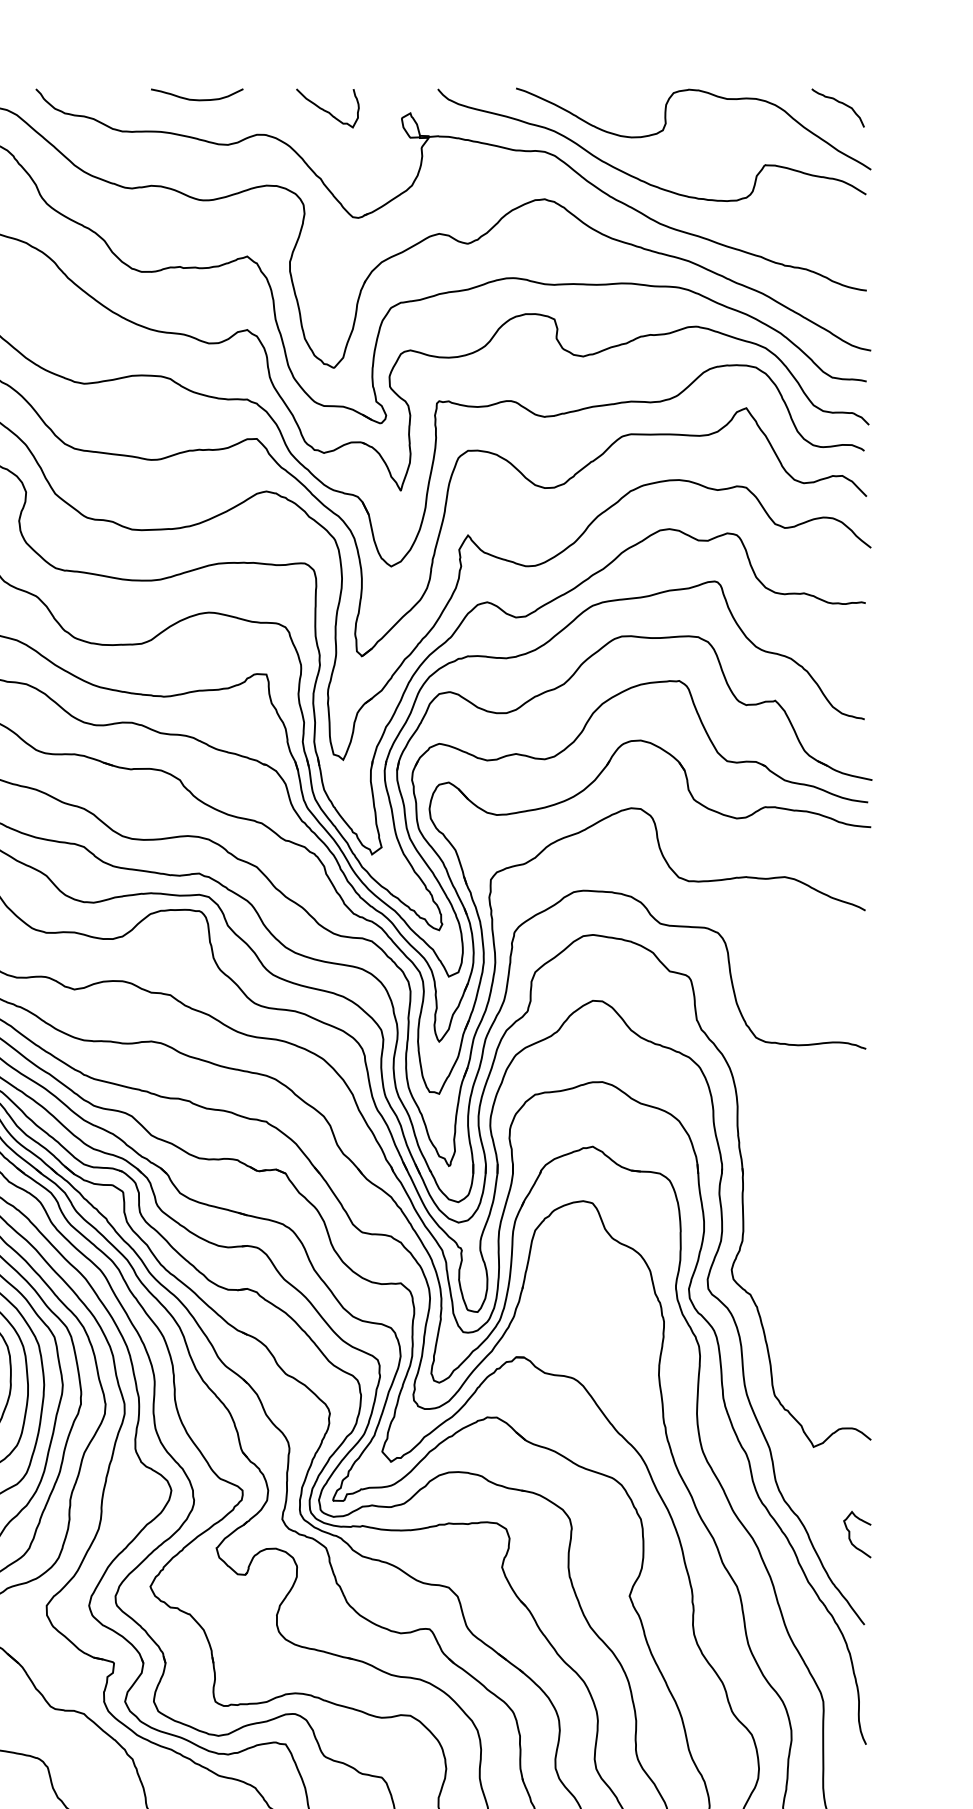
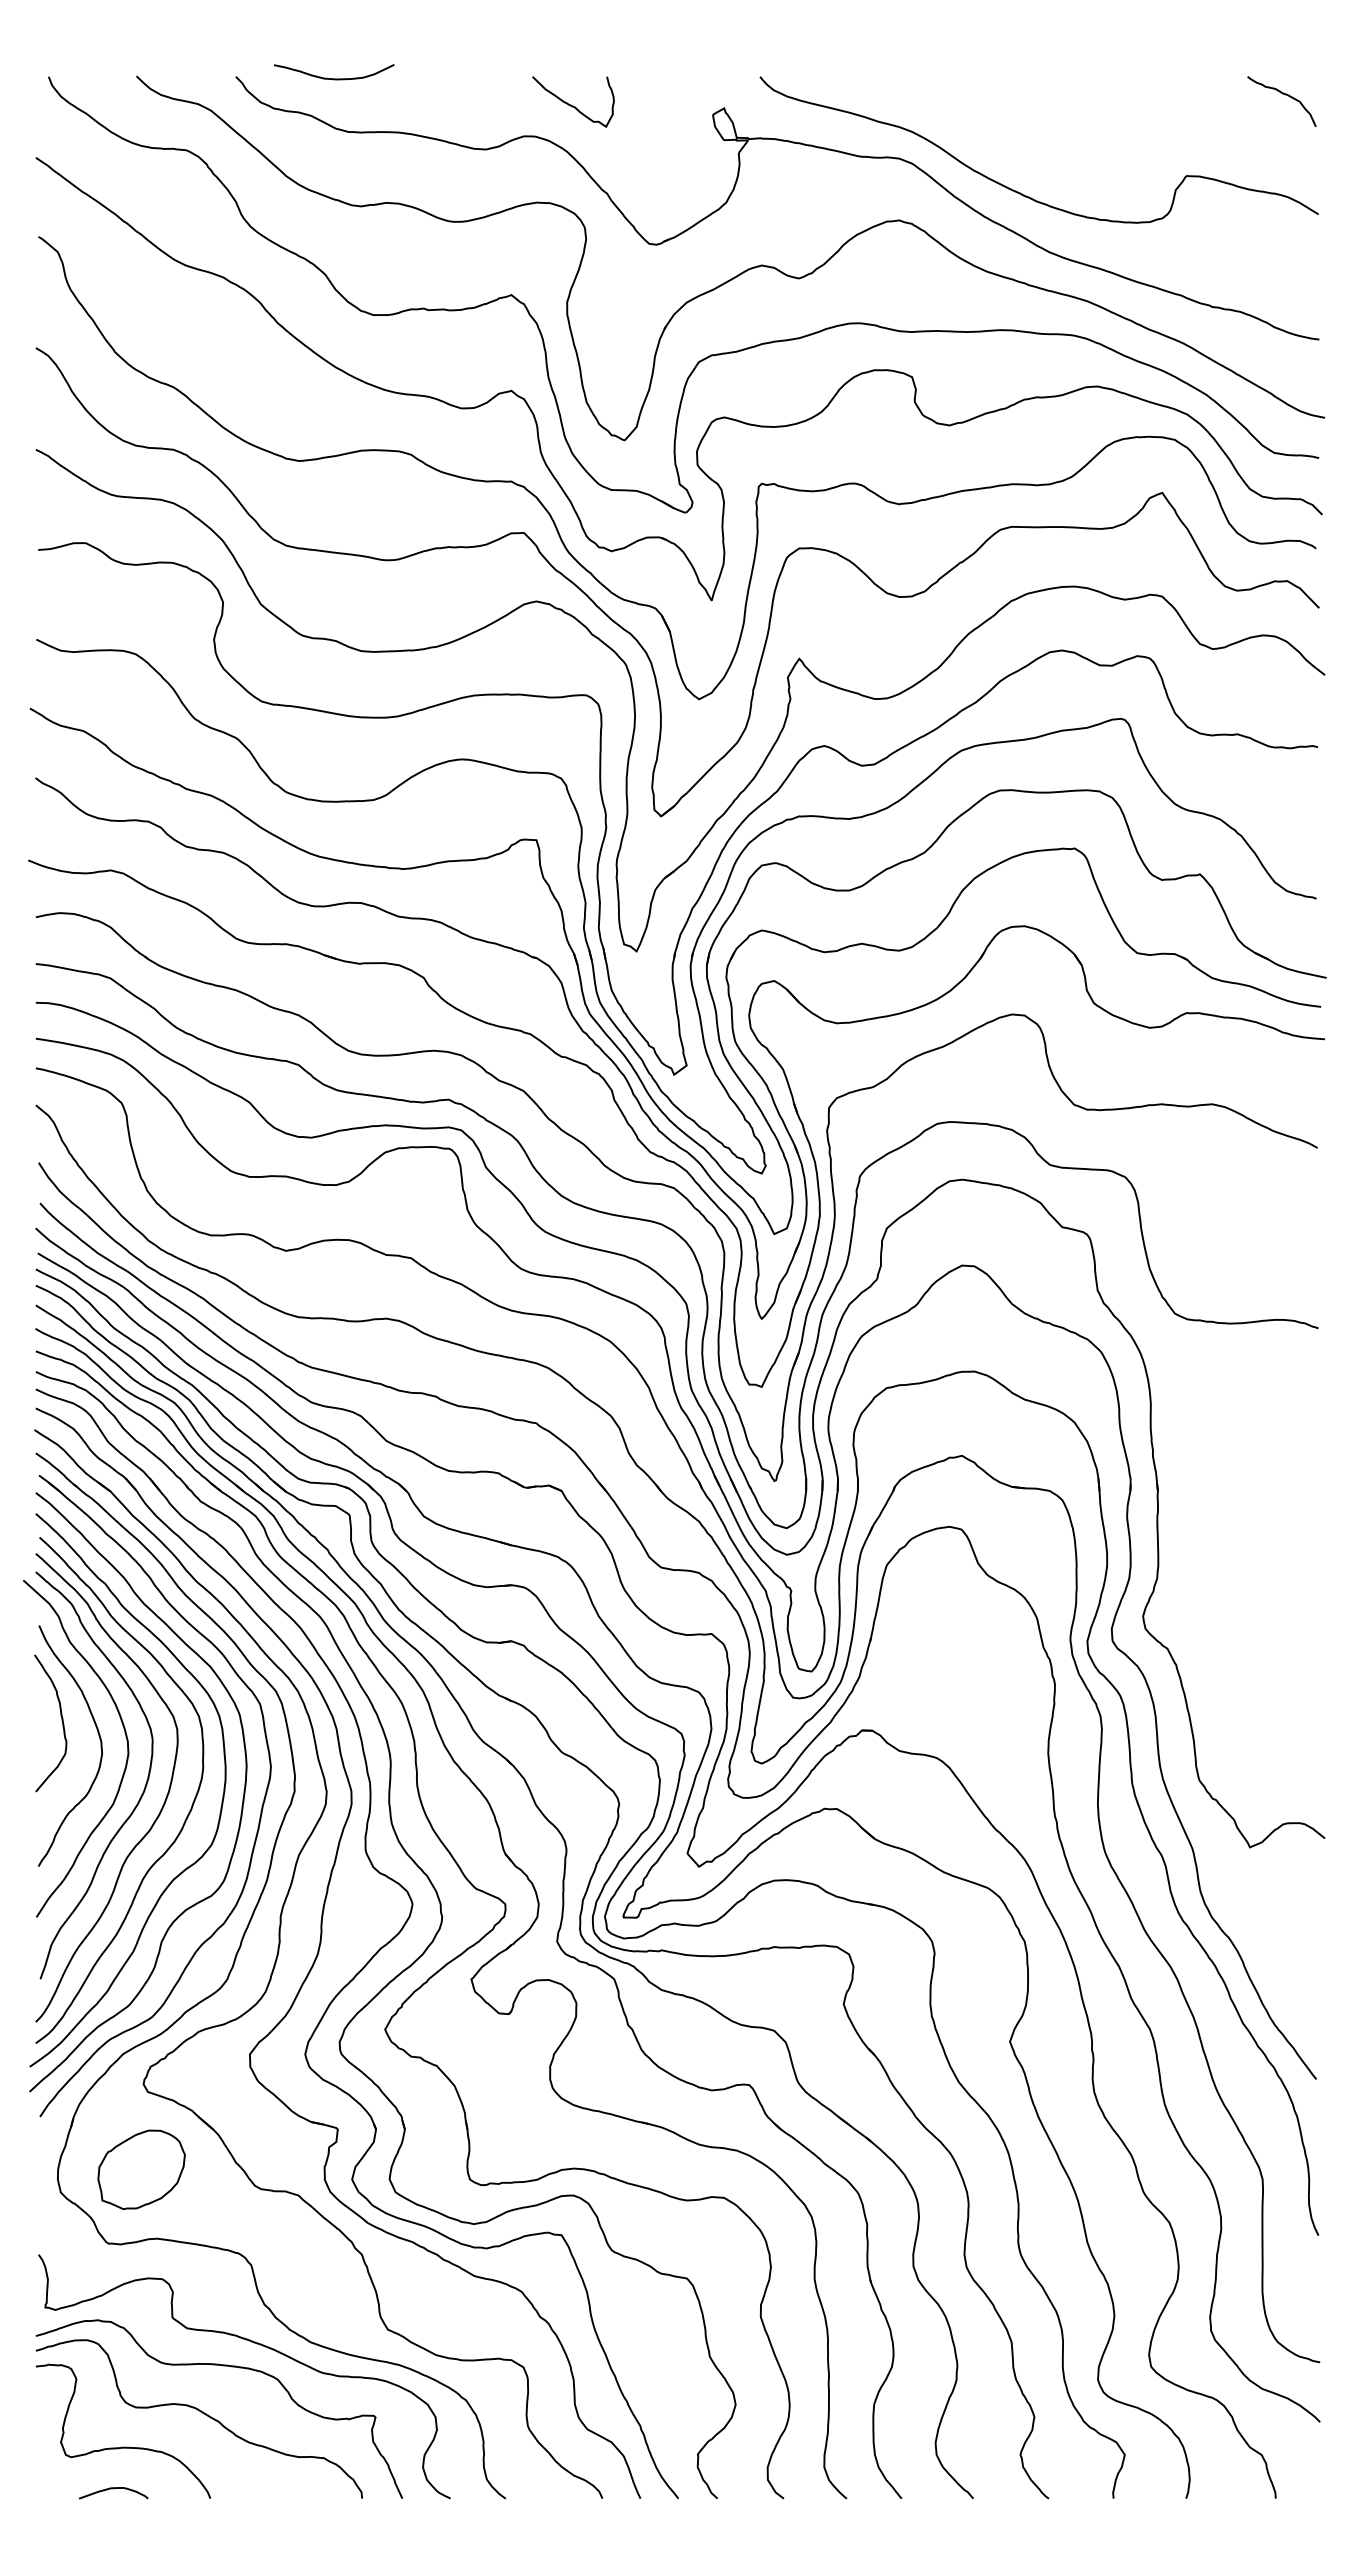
curve: (196, 99) -> (333, 78), moved
curve: (326, 110) -> (571, 104), moved
curve: (666, 124) -> (1057, 123), removed
curve: (850, 1534) -> (1297, 1961), removed

